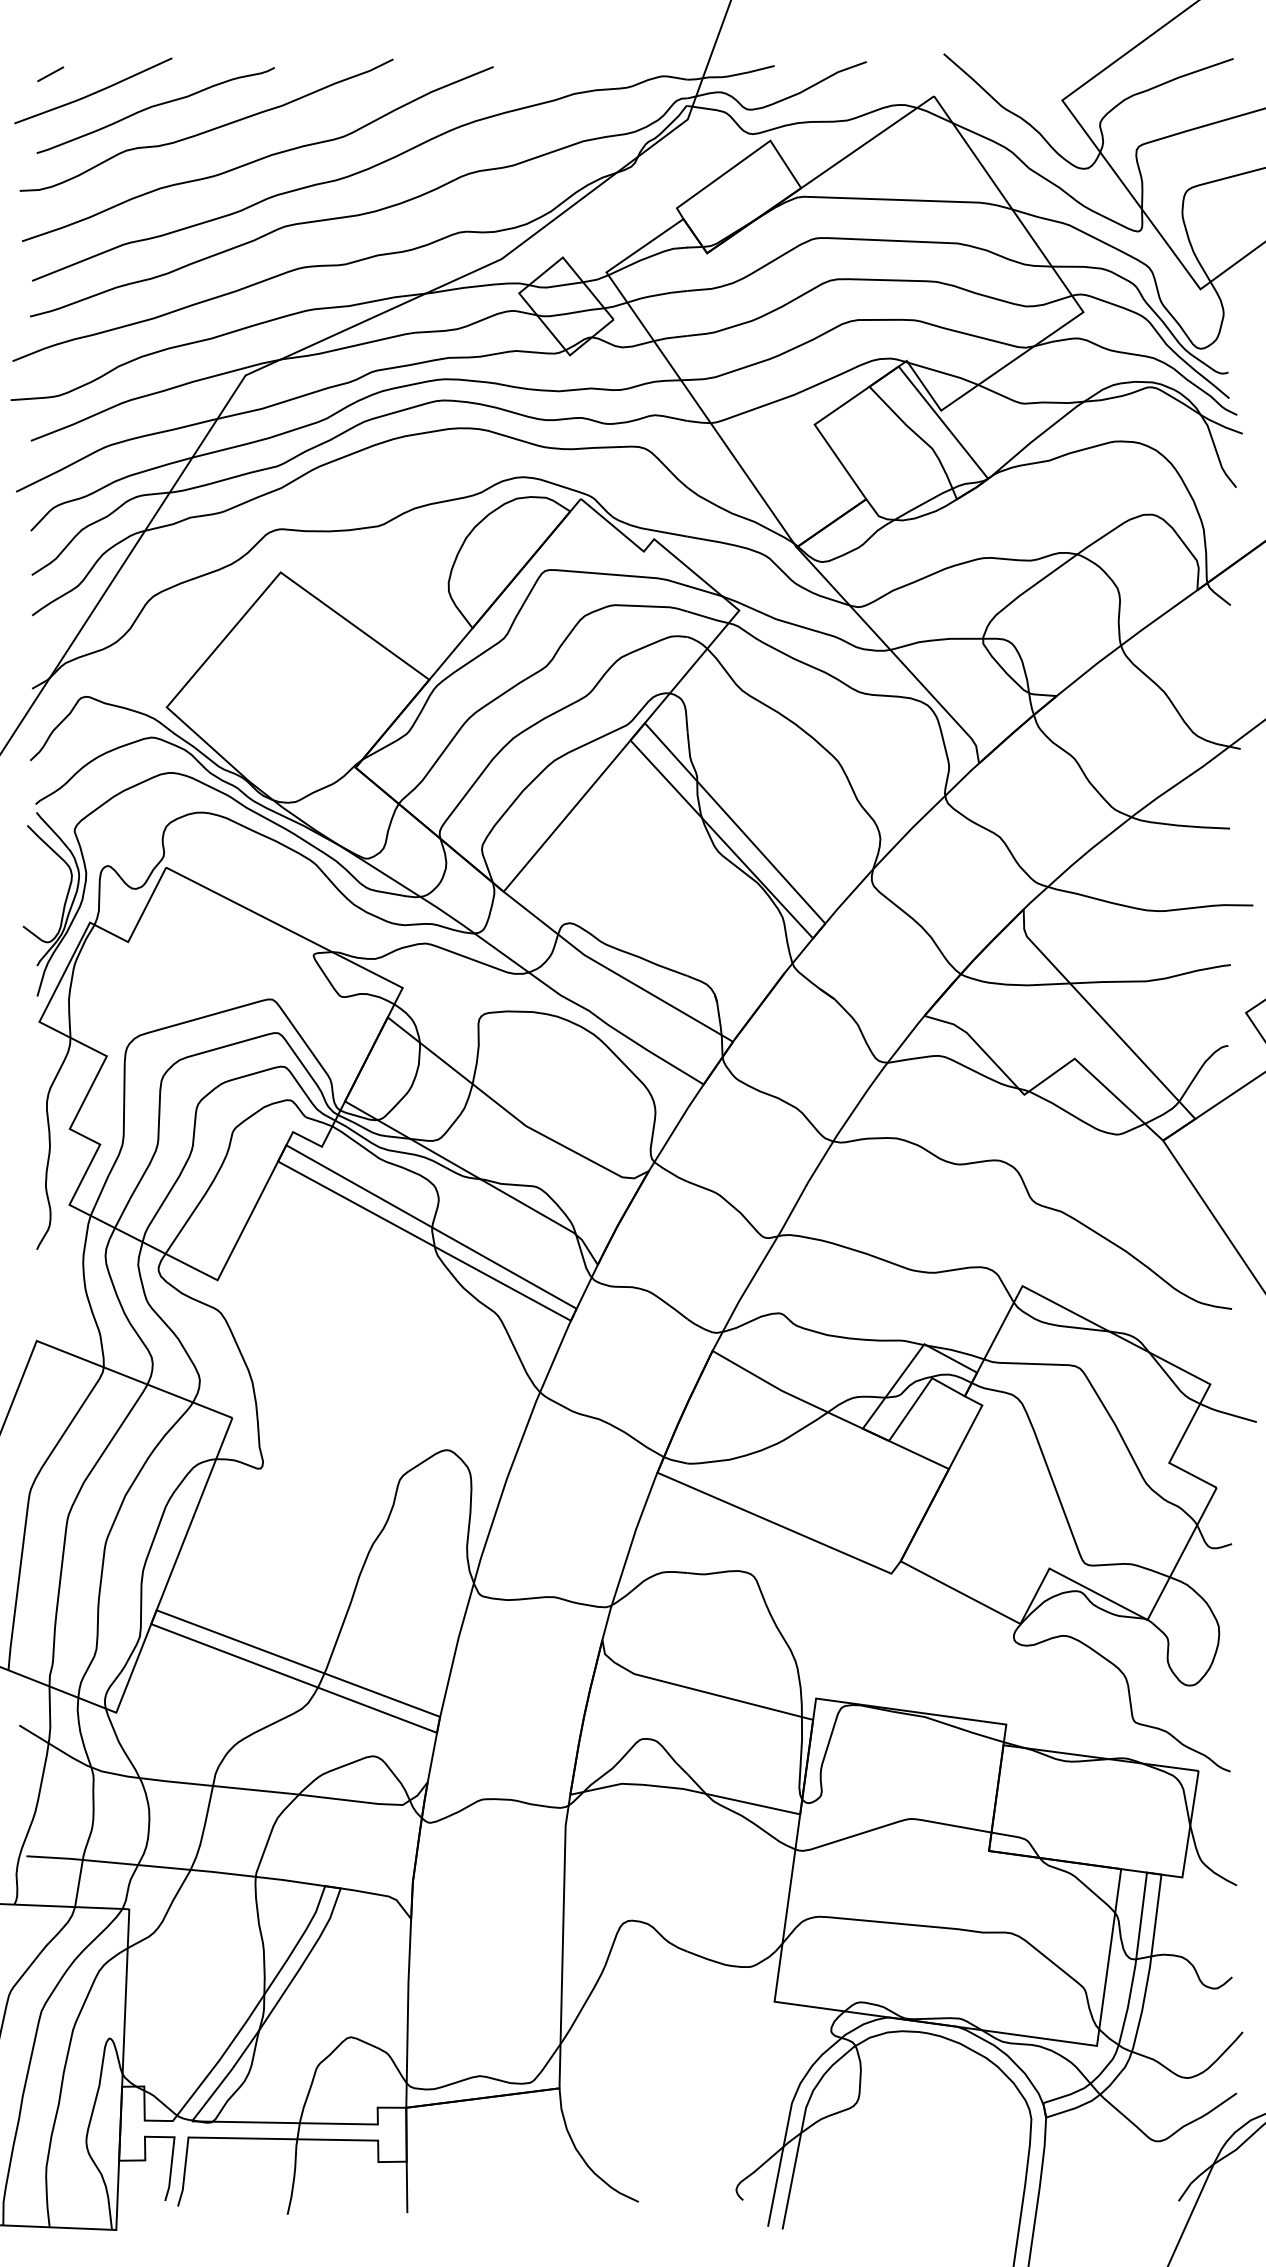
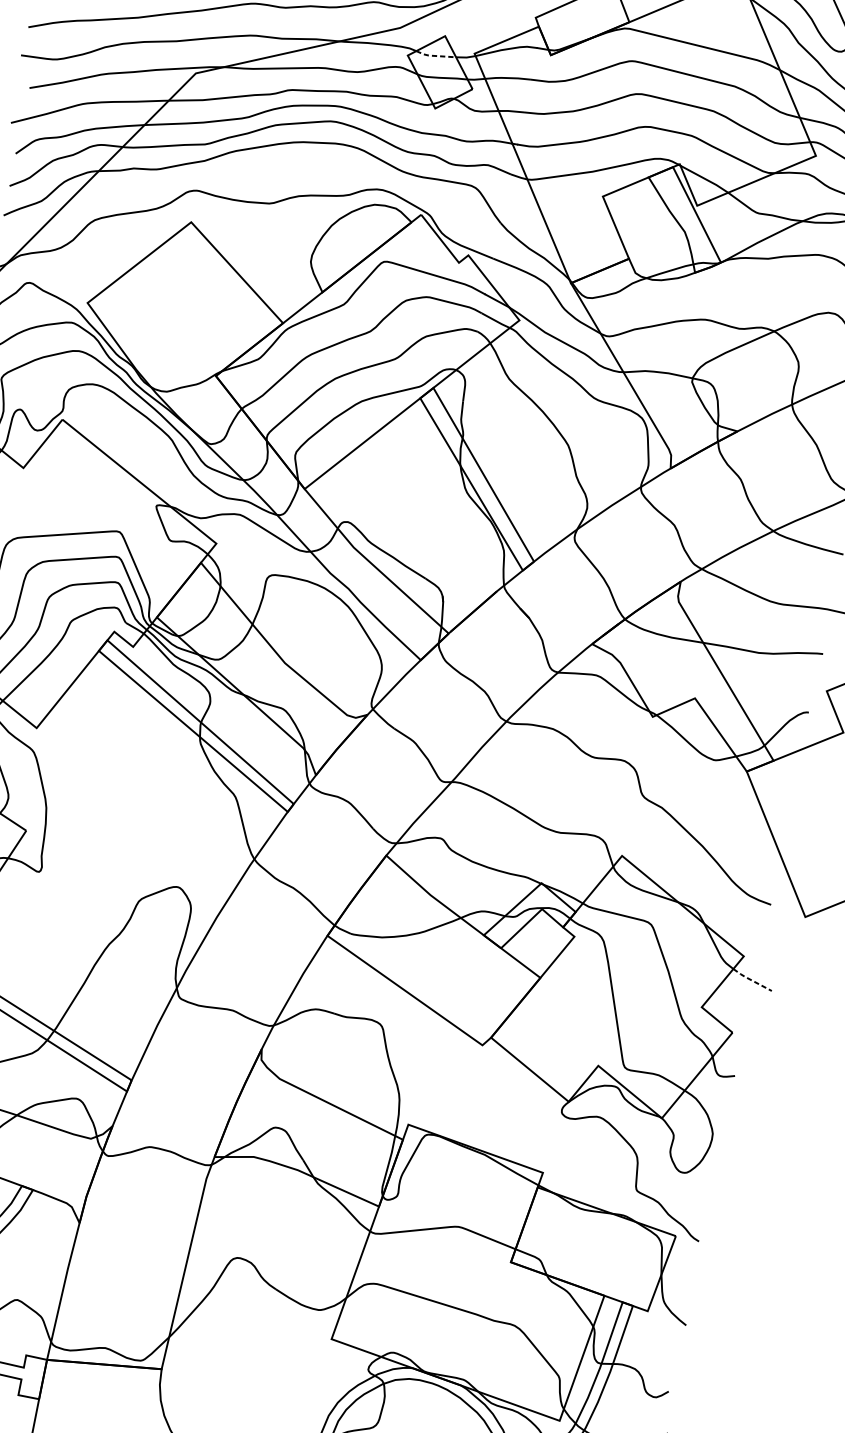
line: (555, 286) -> (435, 56), solid -> dashed
line: (1227, 1413) -> (751, 980), solid -> dashed

